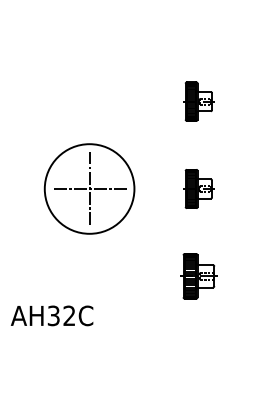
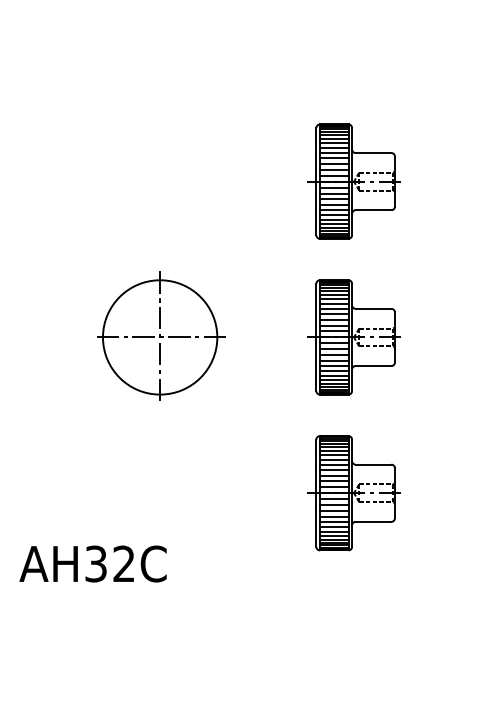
part: (198, 101) -> (354, 181), size x1.67
circle: (89, 188) -> (159, 336), size x0.71
part: (198, 188) -> (354, 336), size x1.67
part: (198, 276) -> (354, 493), size x1.43

